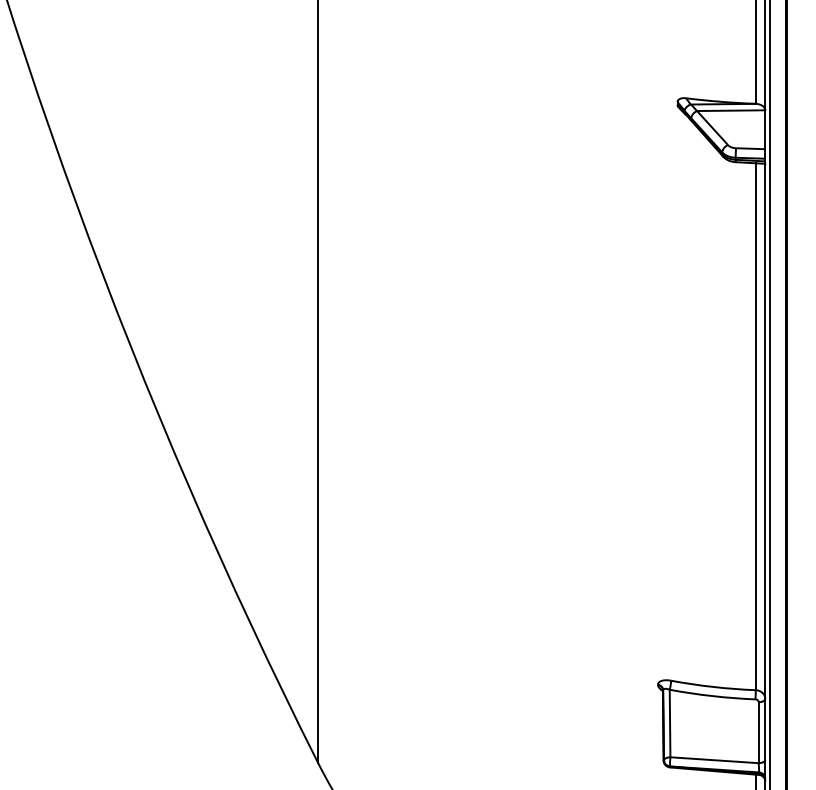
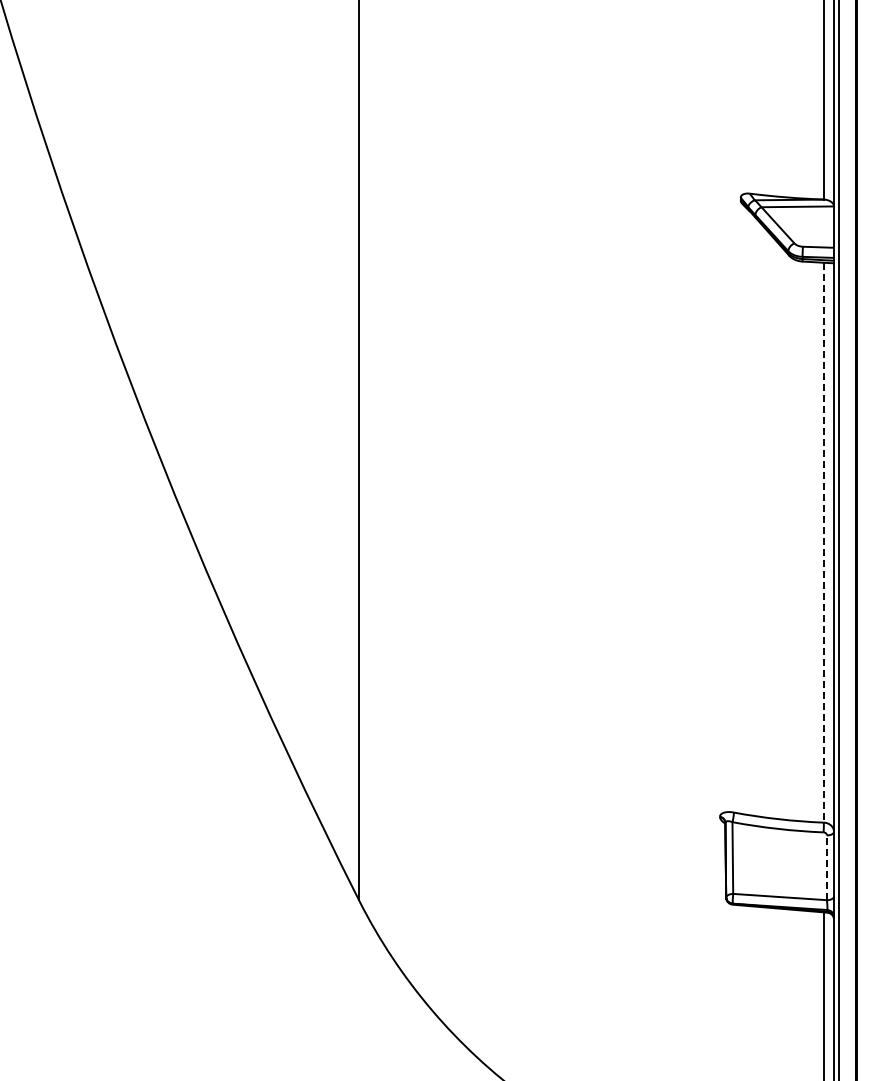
line: (755, 426) -> (823, 542), solid -> dashed
line: (758, 732) -> (826, 867), solid -> dashed

